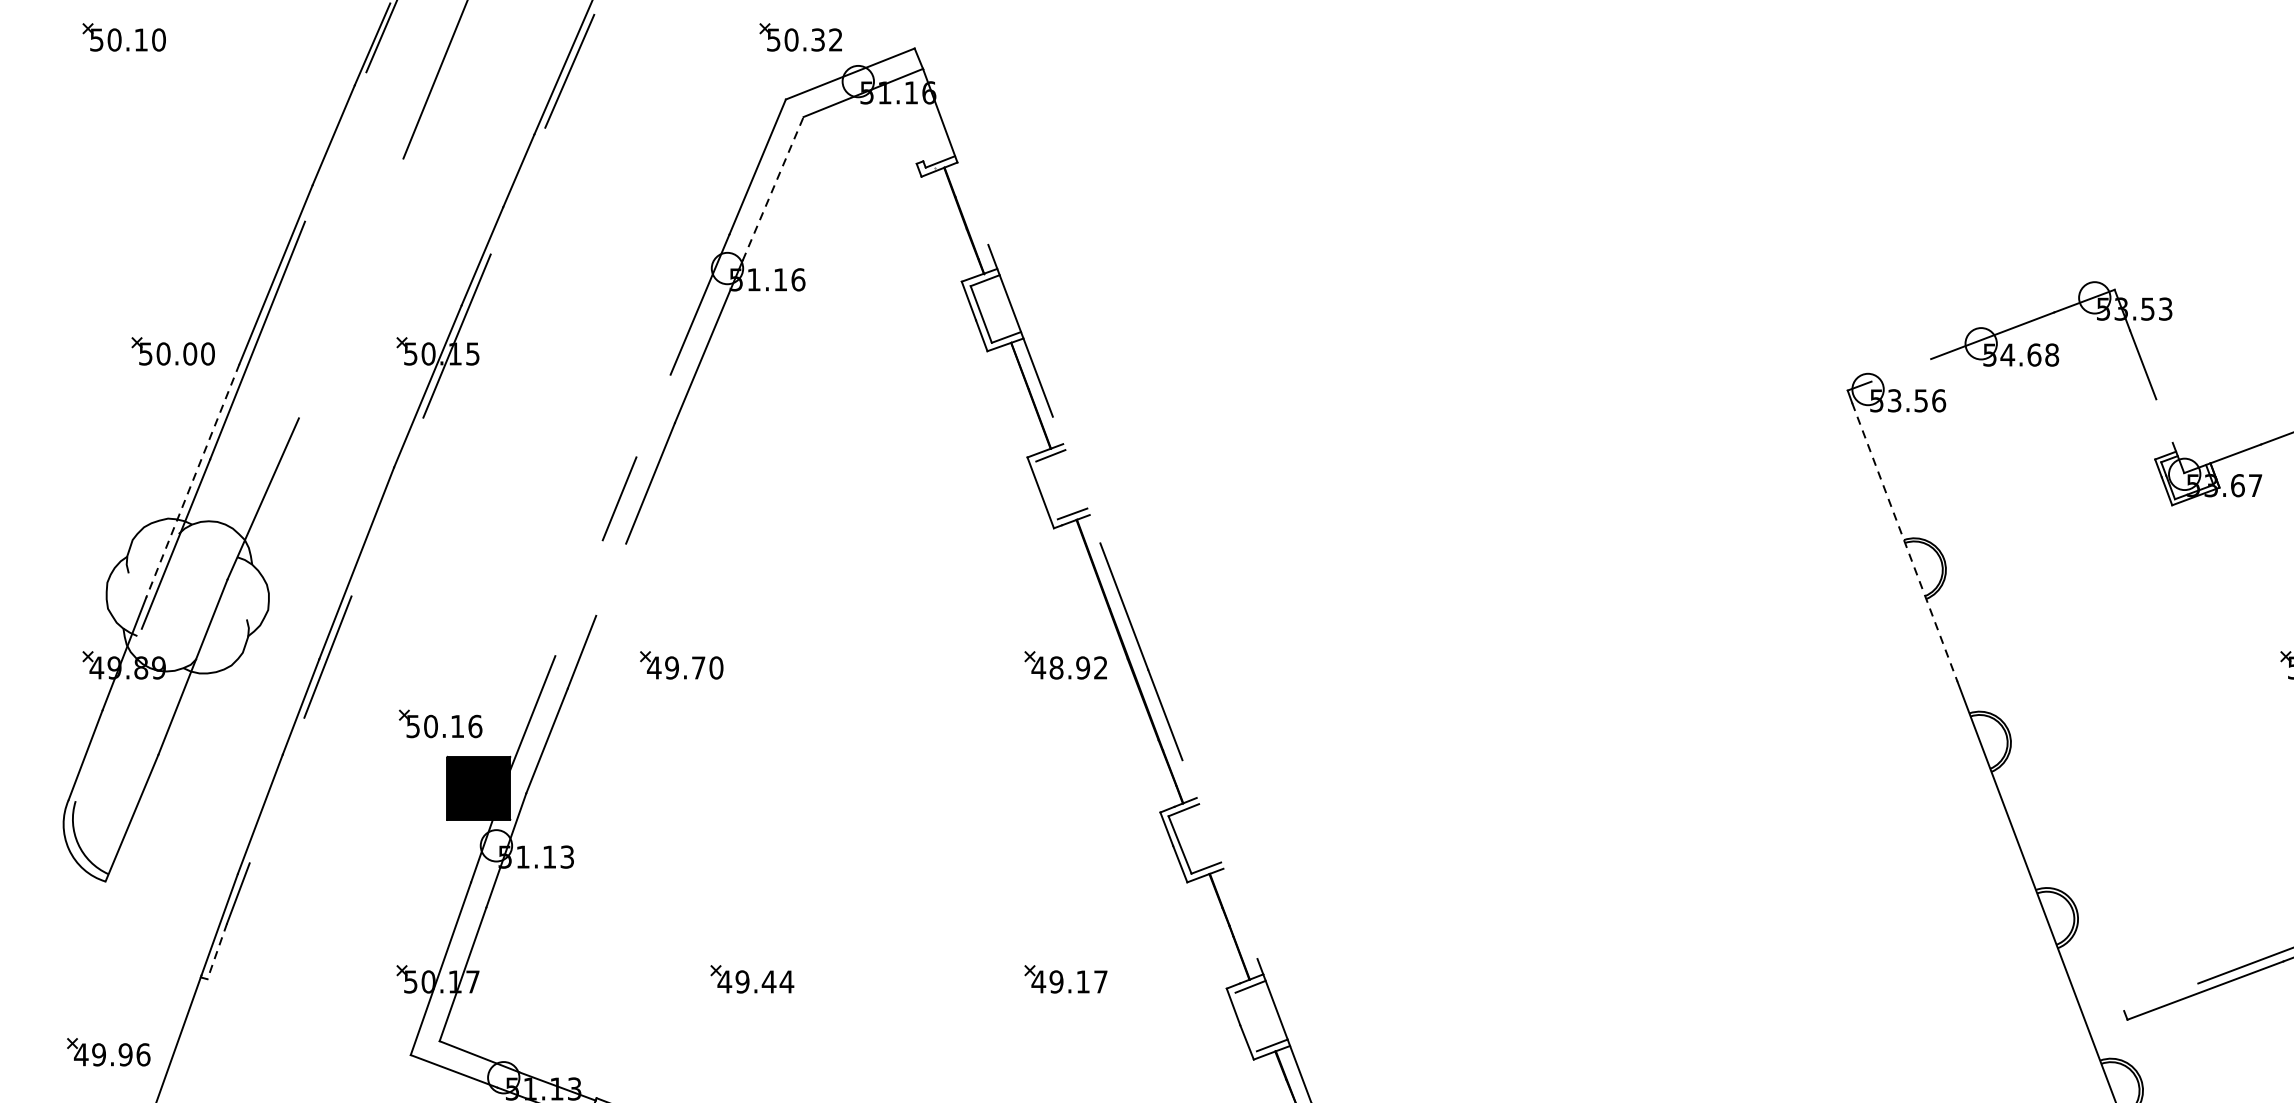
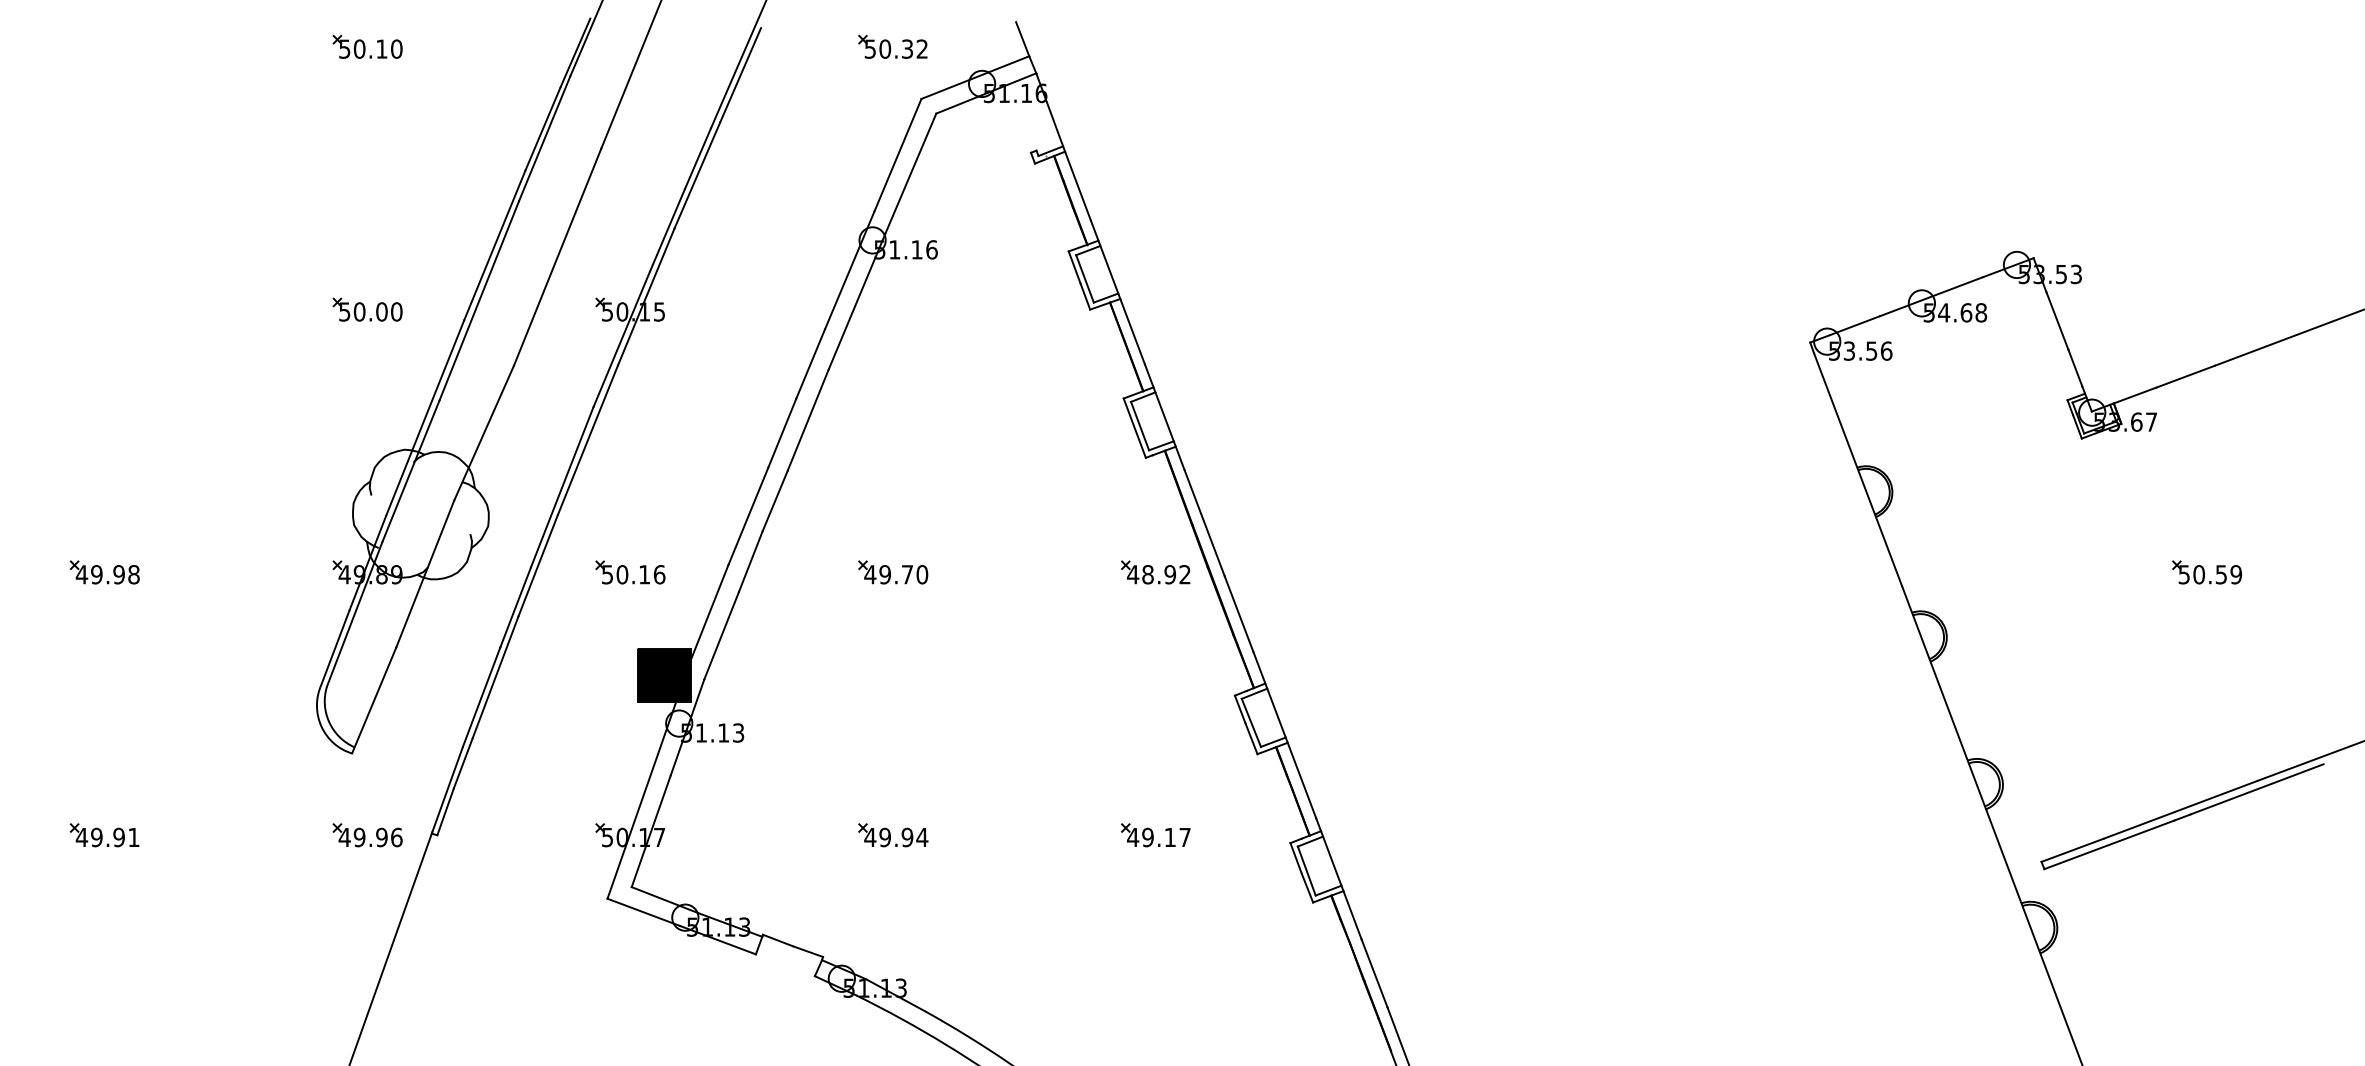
line: (906, 28) -> (1022, 39), added
part: (800, 36) -> (892, 46), moved
line: (335, 146) -> (544, 138), added
line: (773, 188) -> (911, 173), dashed -> solid
line: (518, 190) -> (697, 175), added
line: (972, 202) -> (1077, 185), added
line: (351, 287) -> (557, 256), added
part: (172, 351) -> (367, 309), moved
line: (1901, 370) -> (1855, 325), added
line: (653, 415) -> (810, 363), added
line: (2164, 420) -> (2075, 367), added
line: (1076, 480) -> (1164, 417), added
line: (192, 481) -> (424, 418), dashed -> solid
line: (1047, 489) -> (1140, 425), added
line: (386, 506) -> (587, 439), added
line: (1905, 542) -> (1858, 469), dashed -> solid
line: (610, 579) -> (774, 500), added
line: (579, 597) -> (748, 515), added
part: (681, 665) -> (893, 572), moved
line: (108, 714) -> (354, 613), added
part: (440, 723) -> (630, 572), moved
line: (276, 790) -> (495, 677), added
line: (1219, 858) -> (1284, 734), added
line: (217, 950) -> (445, 811), dashed -> solid
text: (769, 981) -> (907, 837), 49.44 -> 49.94
line: (2161, 996) -> (2072, 849), added
line: (1245, 1021) -> (1306, 870), added
part: (108, 1052) -> (367, 835), moved

